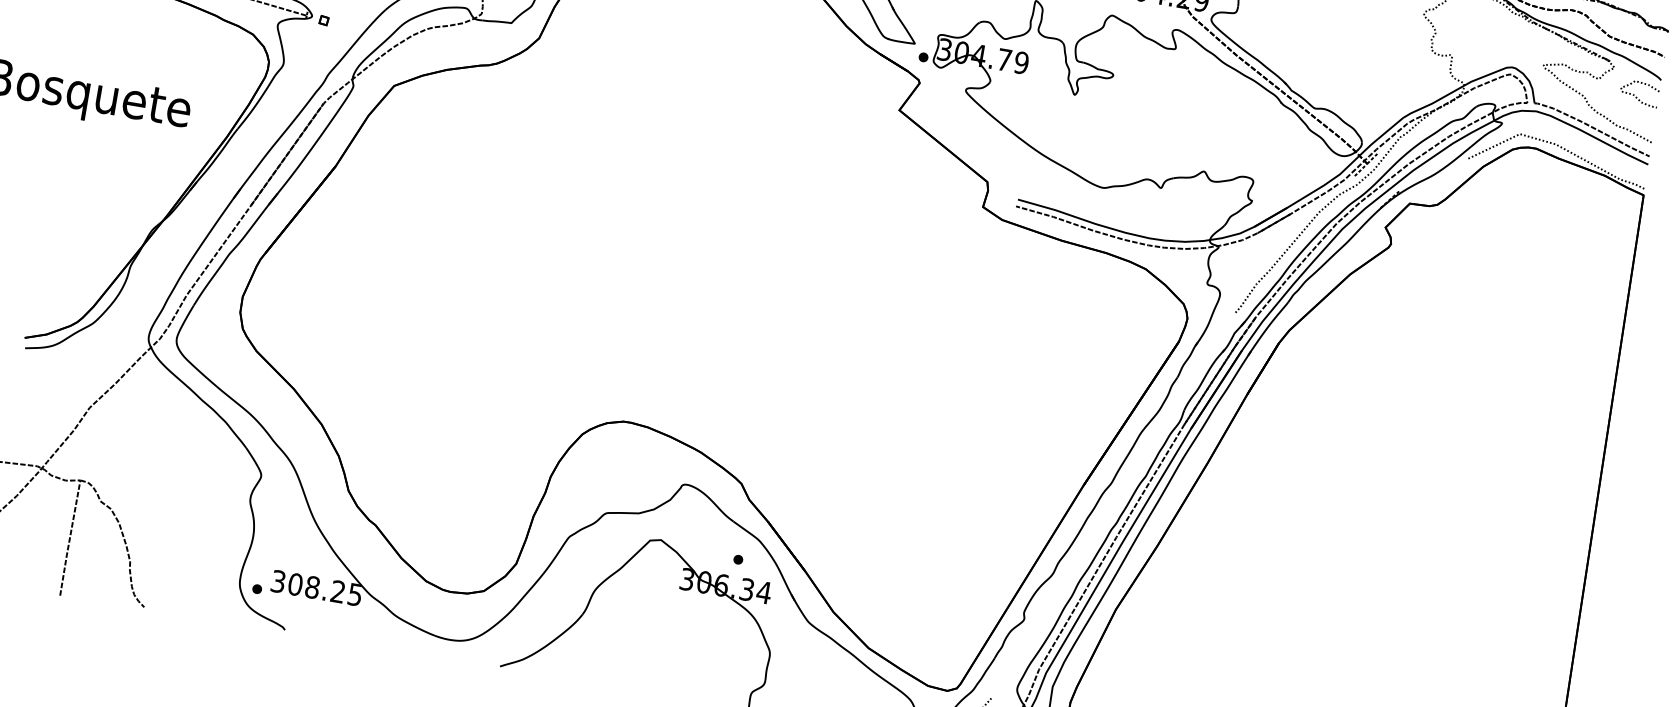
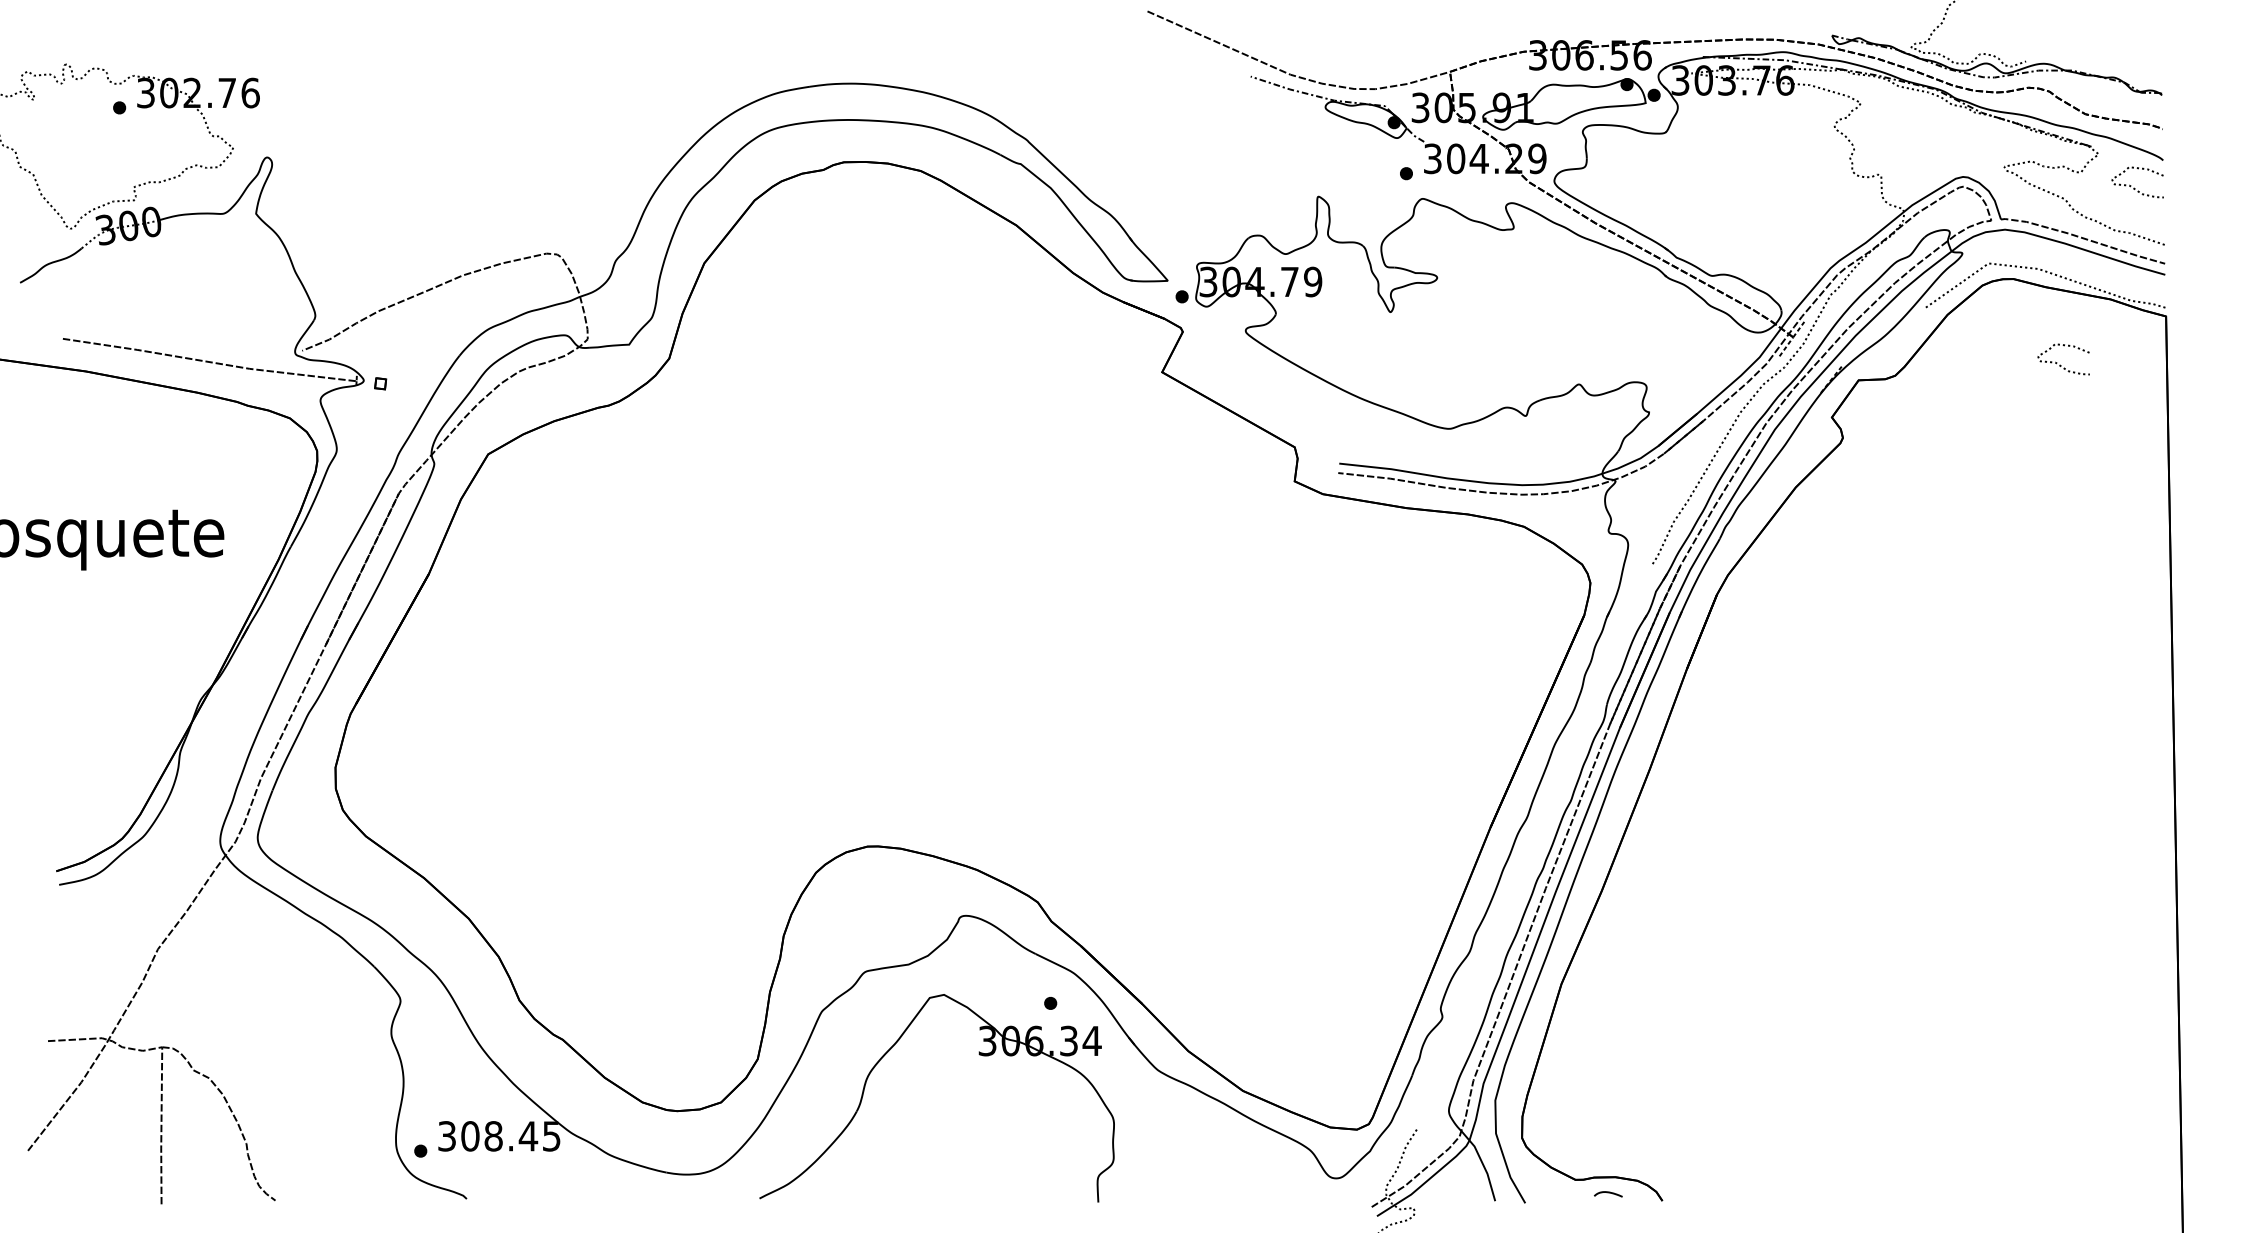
curve: (1560, 217) -> (2060, 364), added
text: (338, 591) -> (528, 1136), 308.25 -> 308.45

